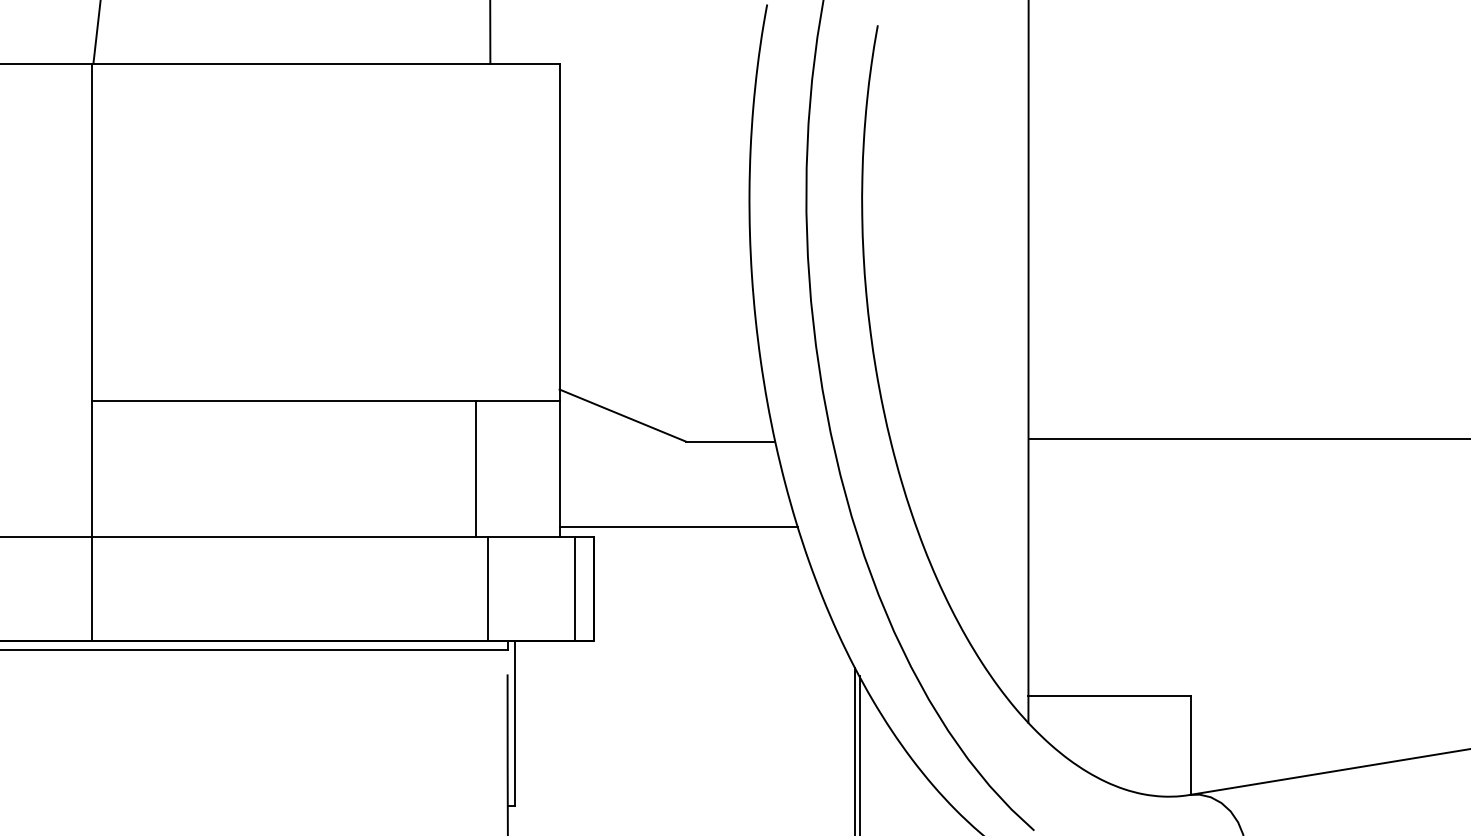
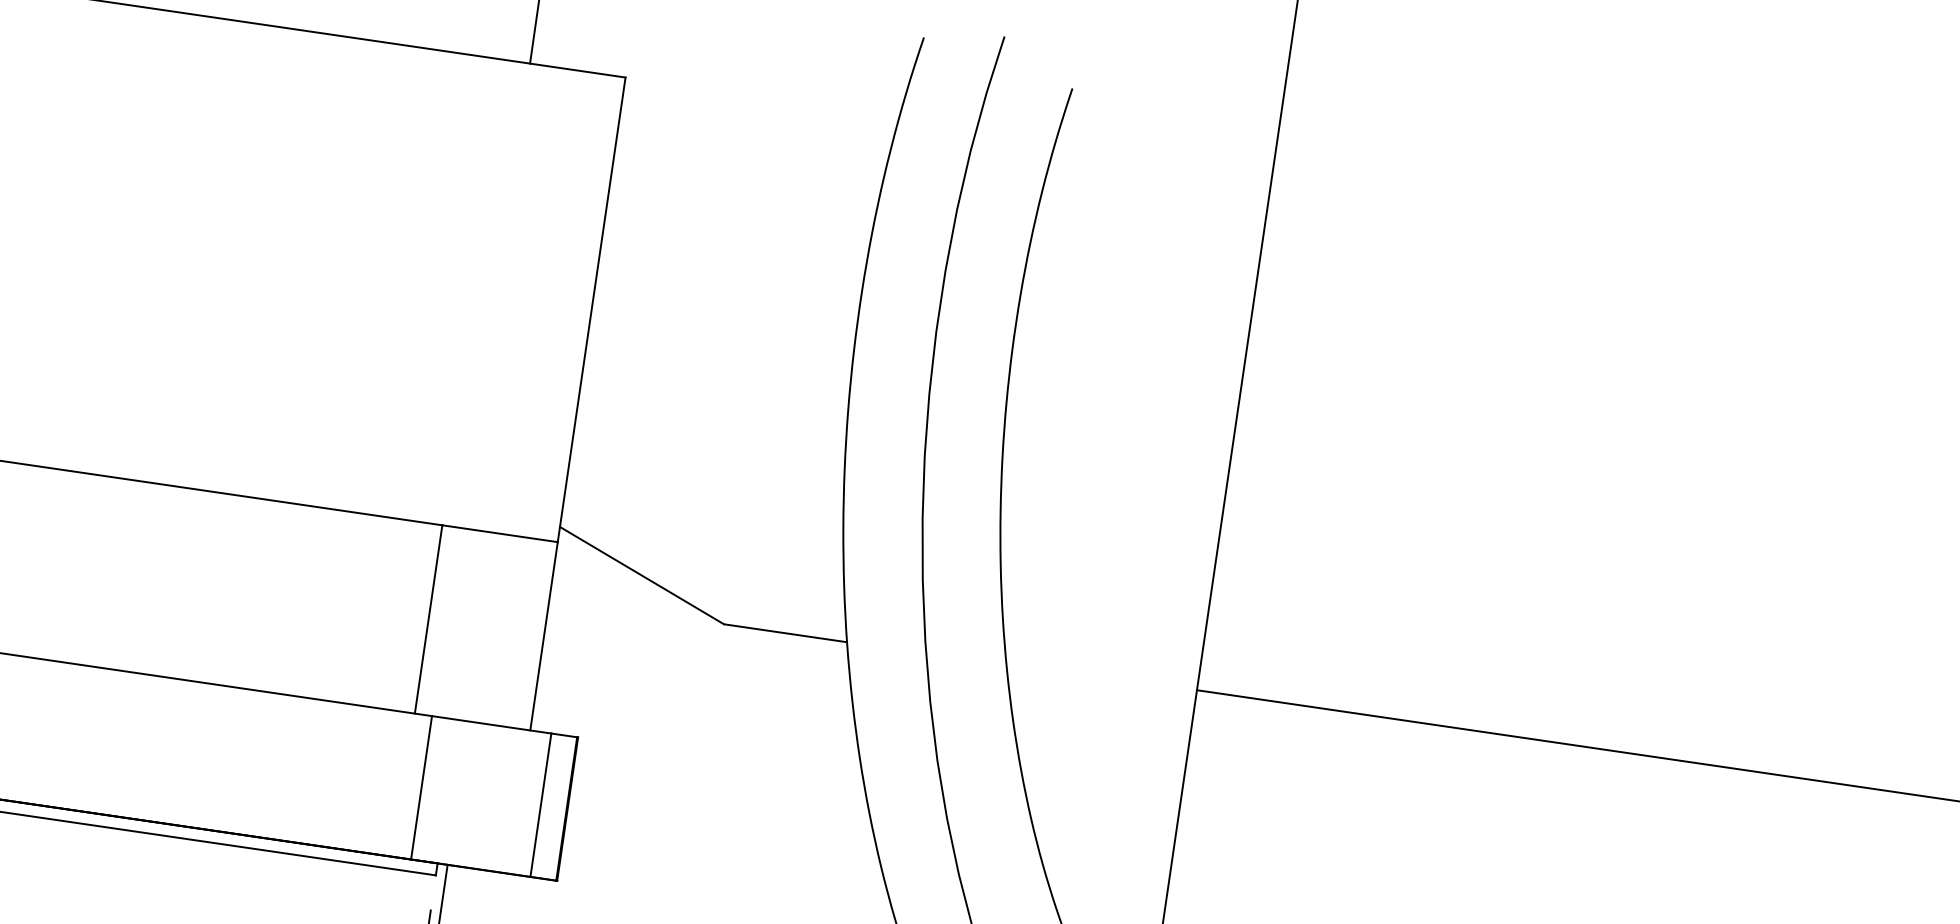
line: (678, 526) -> (696, 739), removed

